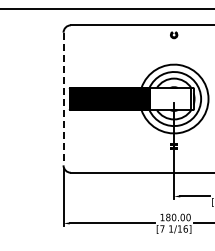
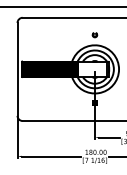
part: (174, 35) -> (95, 35), moved
line: (63, 99) -> (17, 69), dashed -> solid

